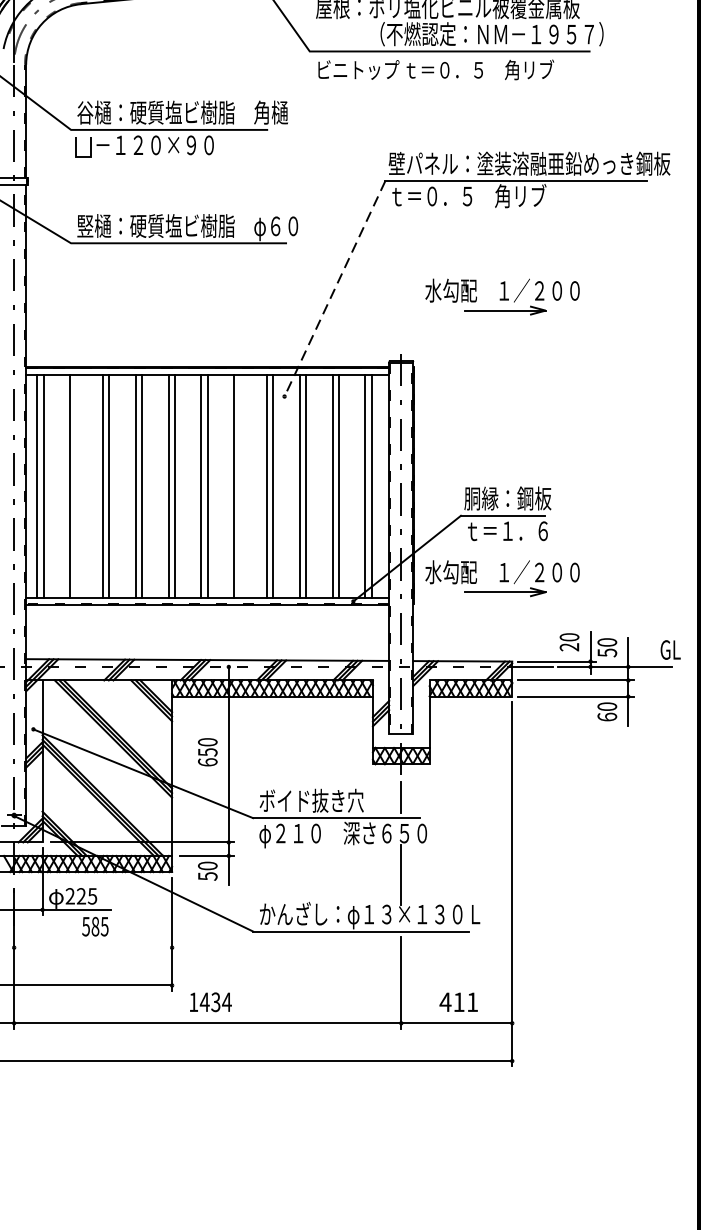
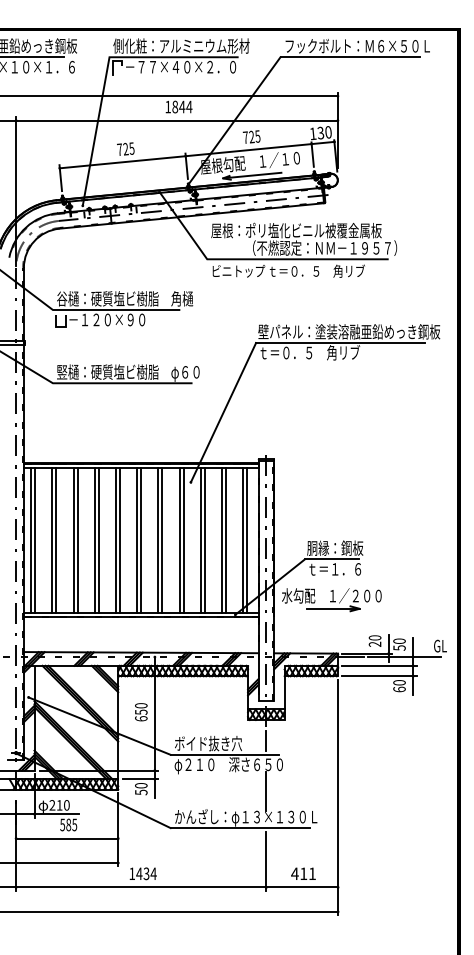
line: (334, 288) -> (223, 412), dashed -> solid
part: (502, 297) -> (331, 418), removed
line: (76, 486) -> (56, 540), added
line: (240, 486) -> (162, 540), added
text: (85, 896) -> (62, 805), 225 -> 210
line: (93, 947) -> (67, 838), added

